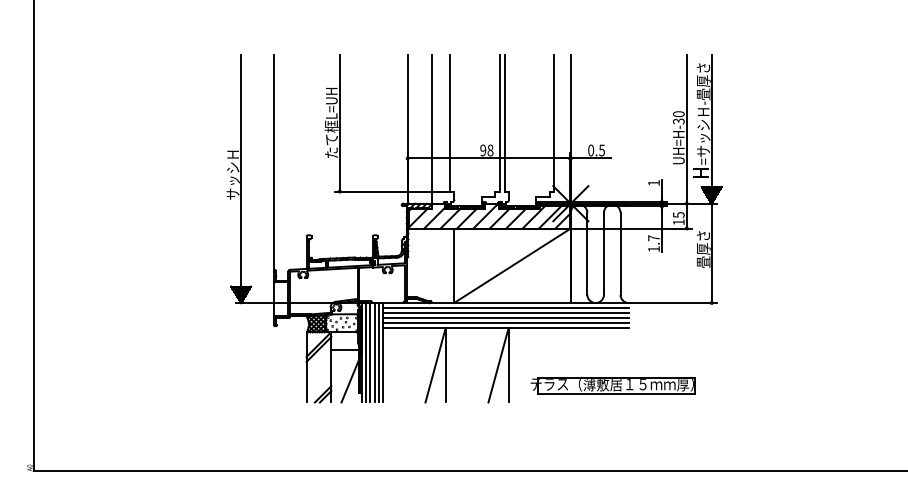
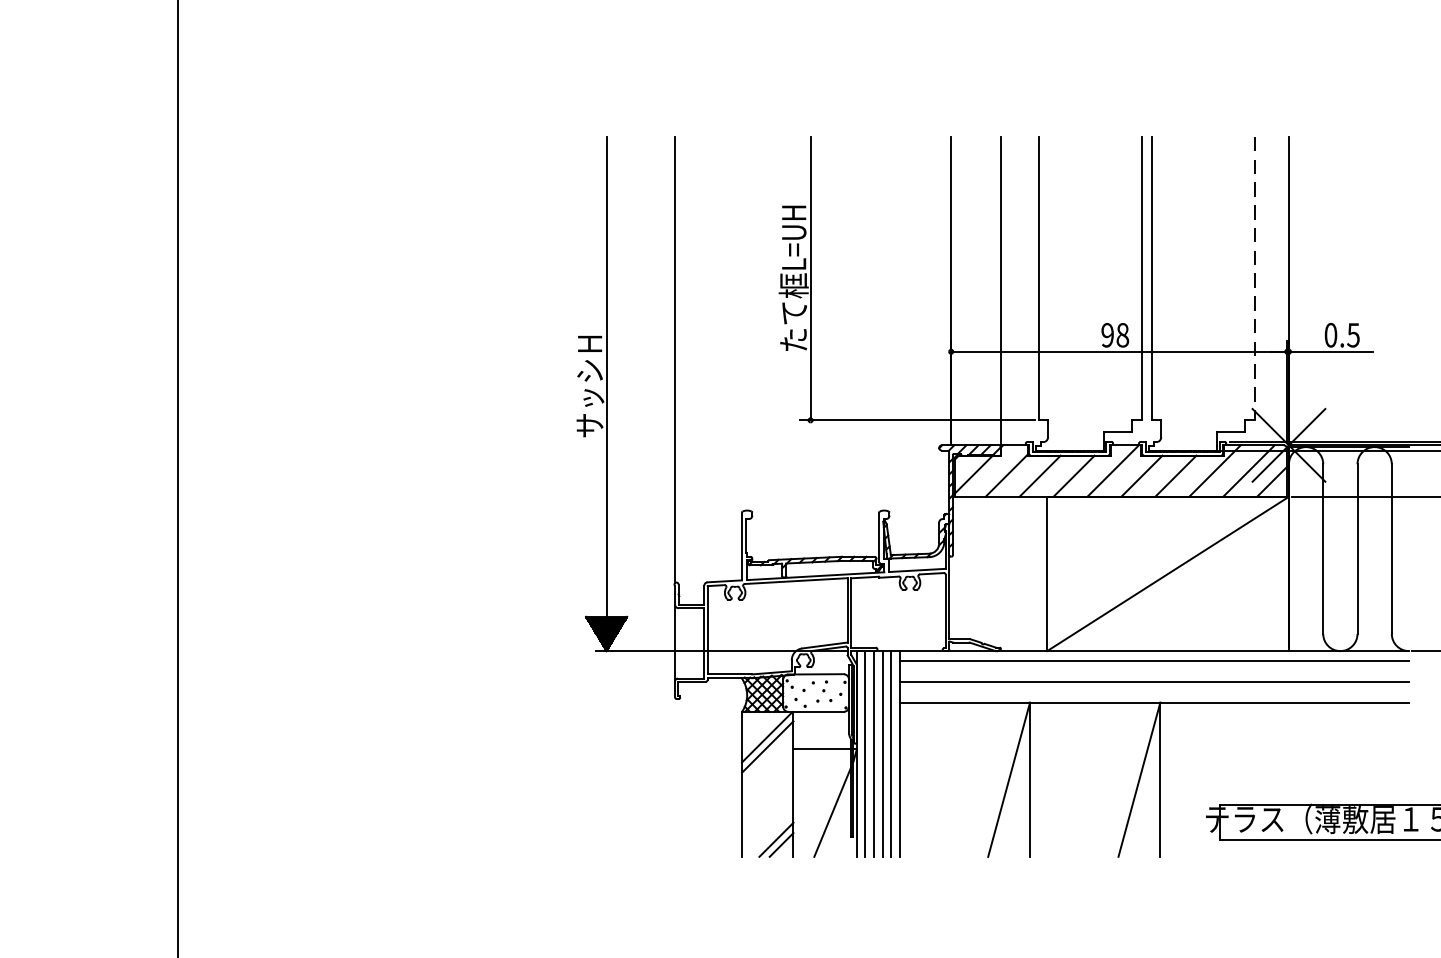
line: (554, 123) -> (1255, 279), solid -> dashed
line: (505, 313) -> (1153, 672), removed
line: (505, 322) -> (1153, 691), removed

